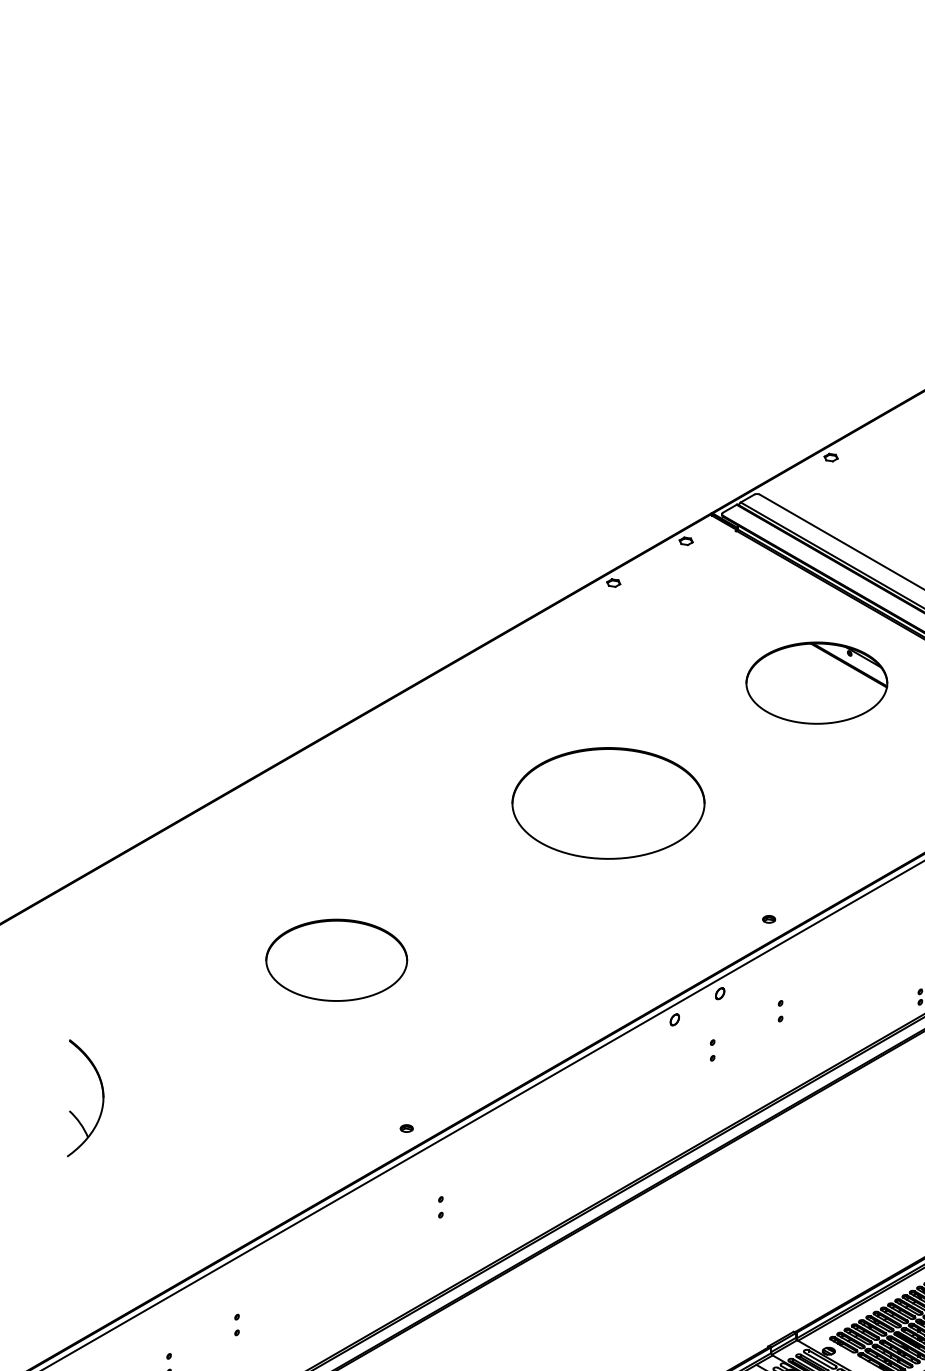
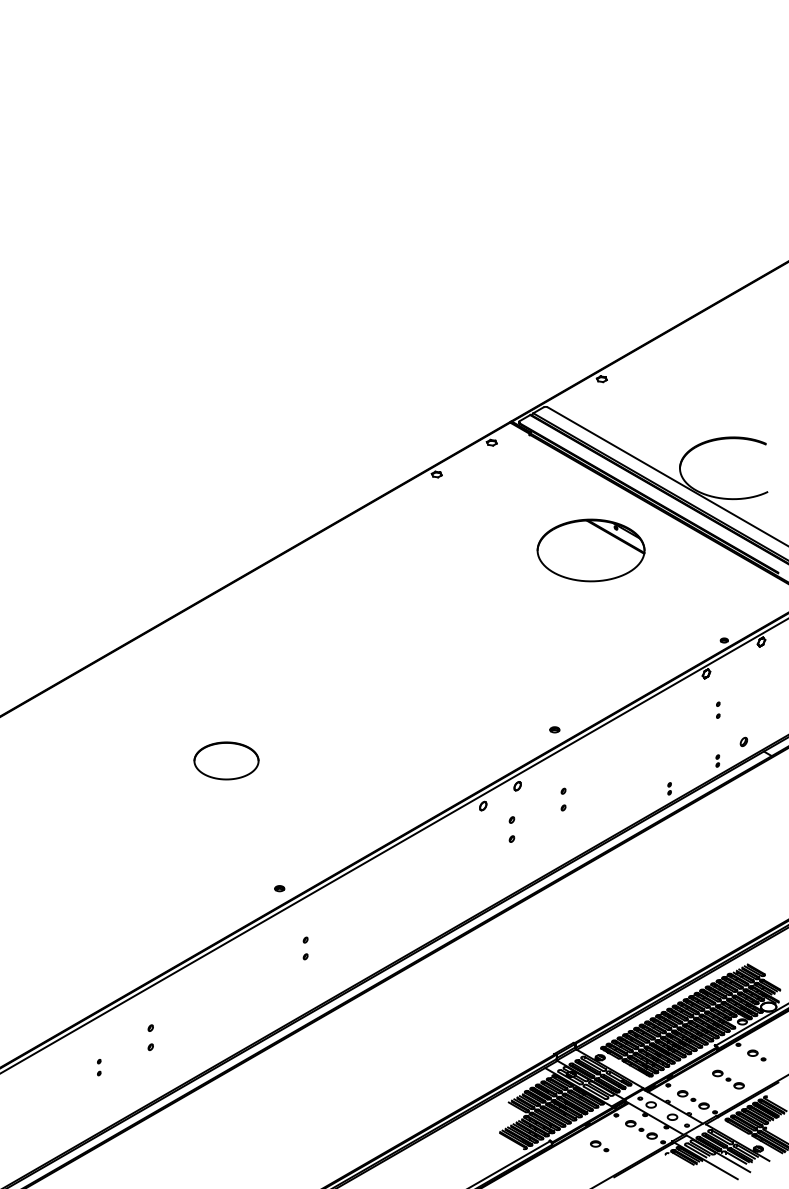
part: (608, 803) -> (432, 641), removed
part: (336, 959) -> (226, 760), size x0.6
part: (780, 1011) -> (563, 799), size x1.4
part: (712, 1049) -> (511, 828), size x1.6
part: (102, 1098) -> (48, 865), removed
part: (440, 1207) -> (305, 948), size x1.4
part: (236, 1324) -> (150, 1037), size x1.6

